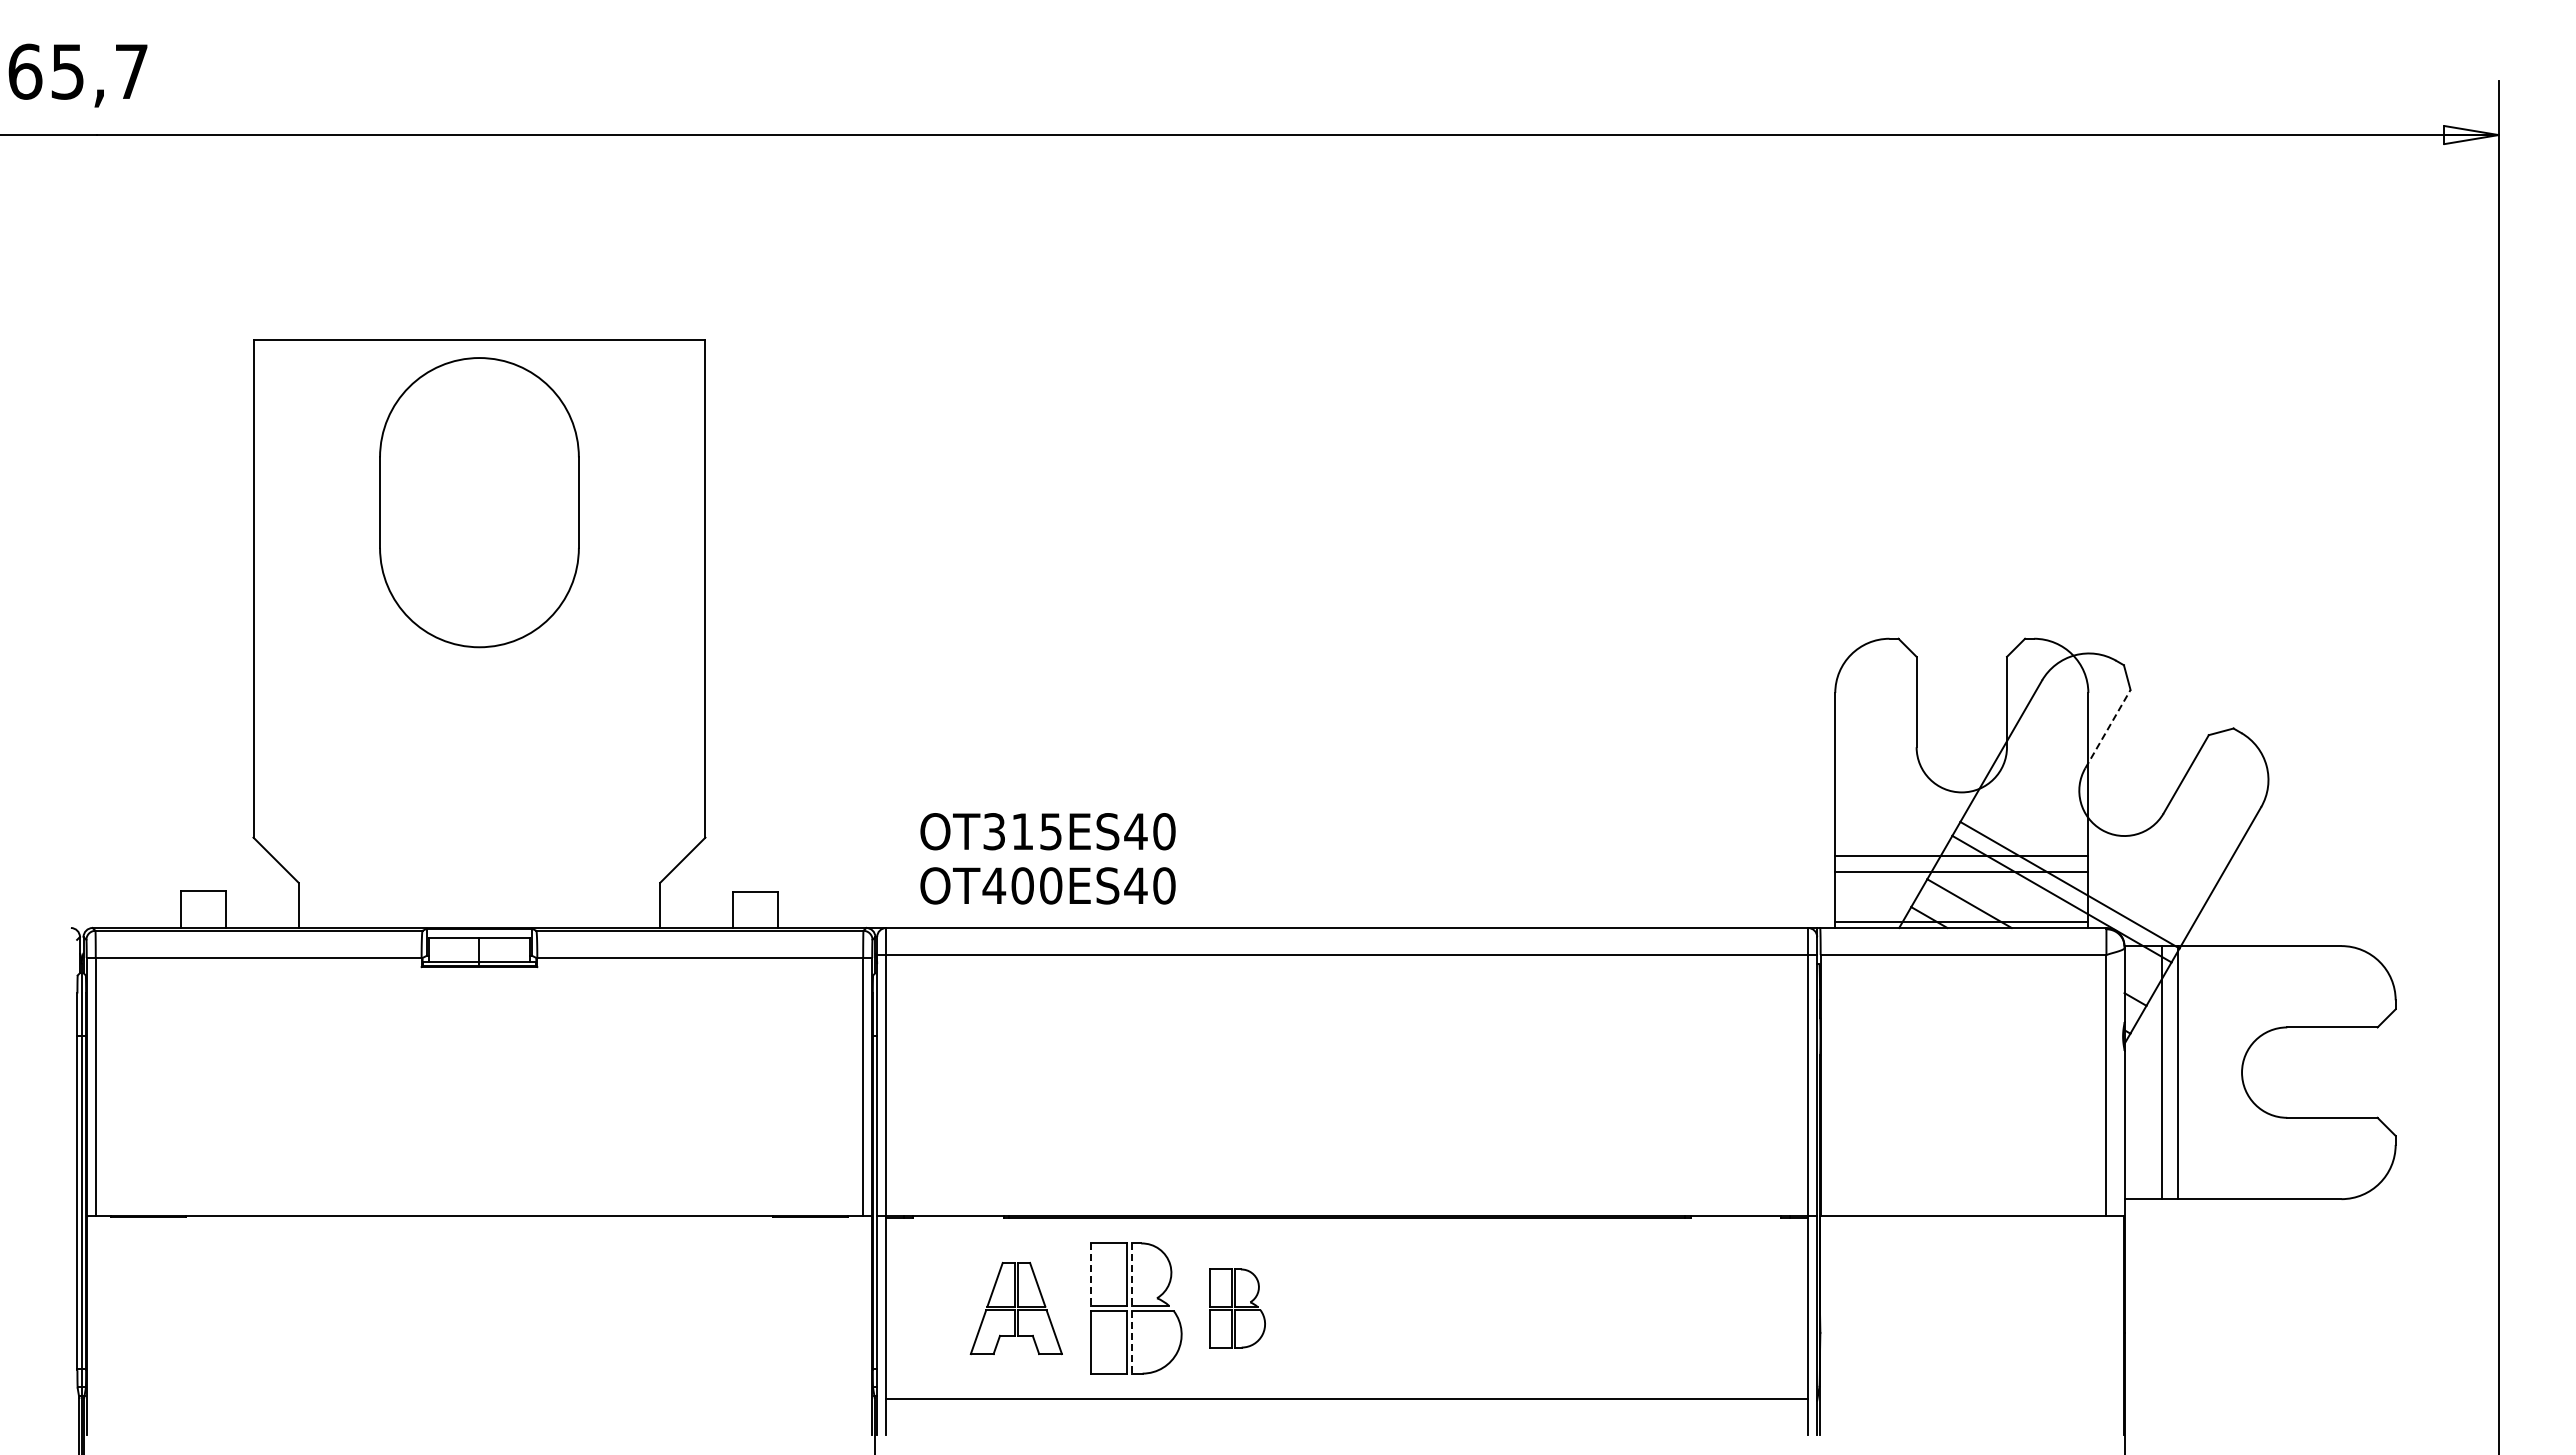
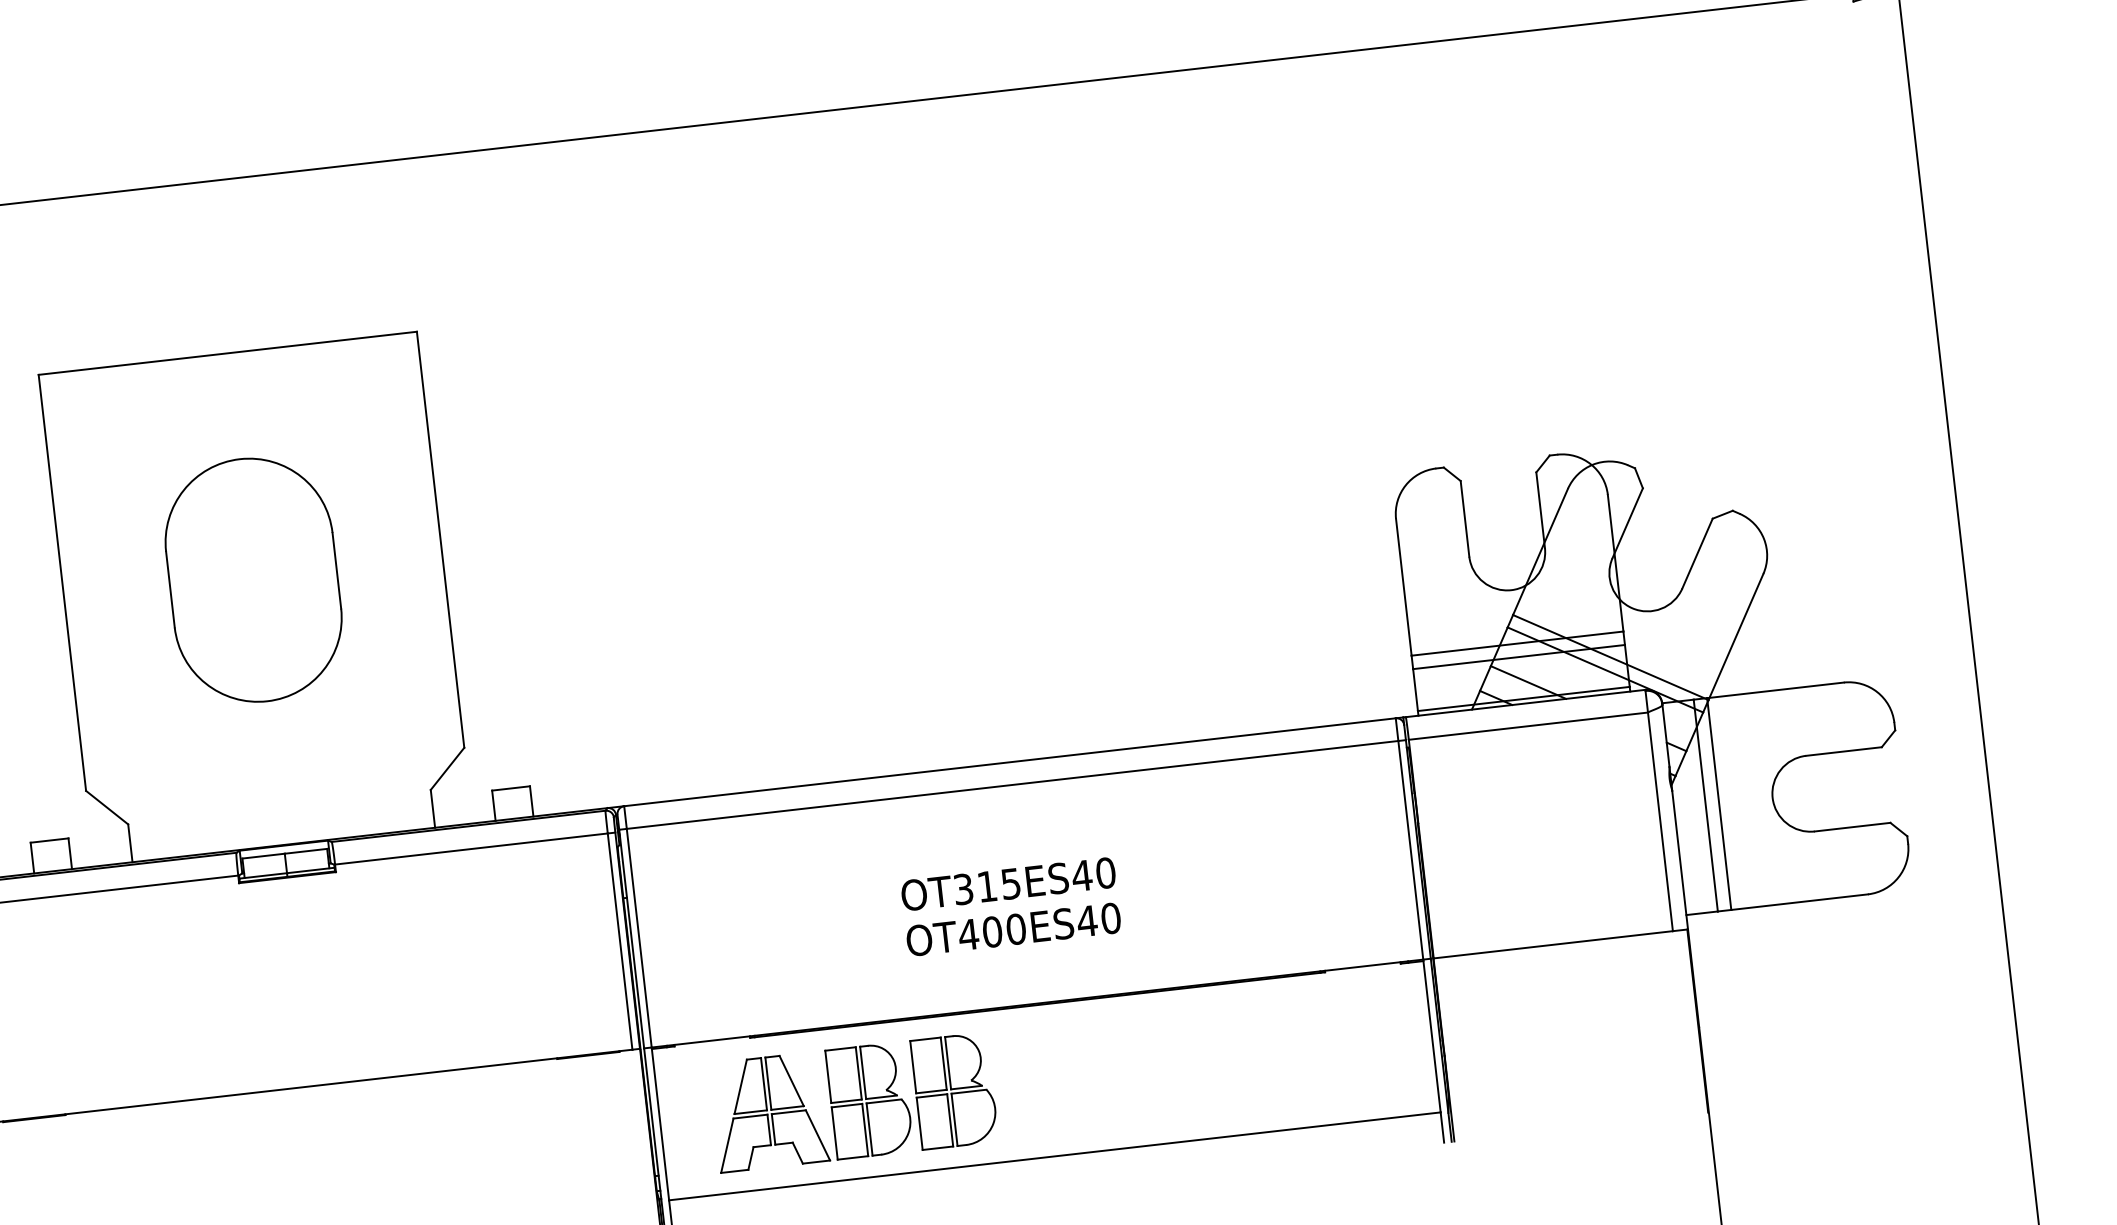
part: (479, 502) -> (253, 580), moved
line: (2108, 728) -> (1628, 522), dashed -> solid
text: (1047, 858) -> (1010, 906), moved
line: (1090, 1275) -> (828, 1077), dashed -> solid
line: (1132, 1275) -> (863, 1073), dashed -> solid
part: (1016, 1308) -> (769, 1112), size x1.43
part: (1237, 1308) -> (954, 1091), size x1.67
line: (1132, 1342) -> (869, 1129), dashed -> solid

